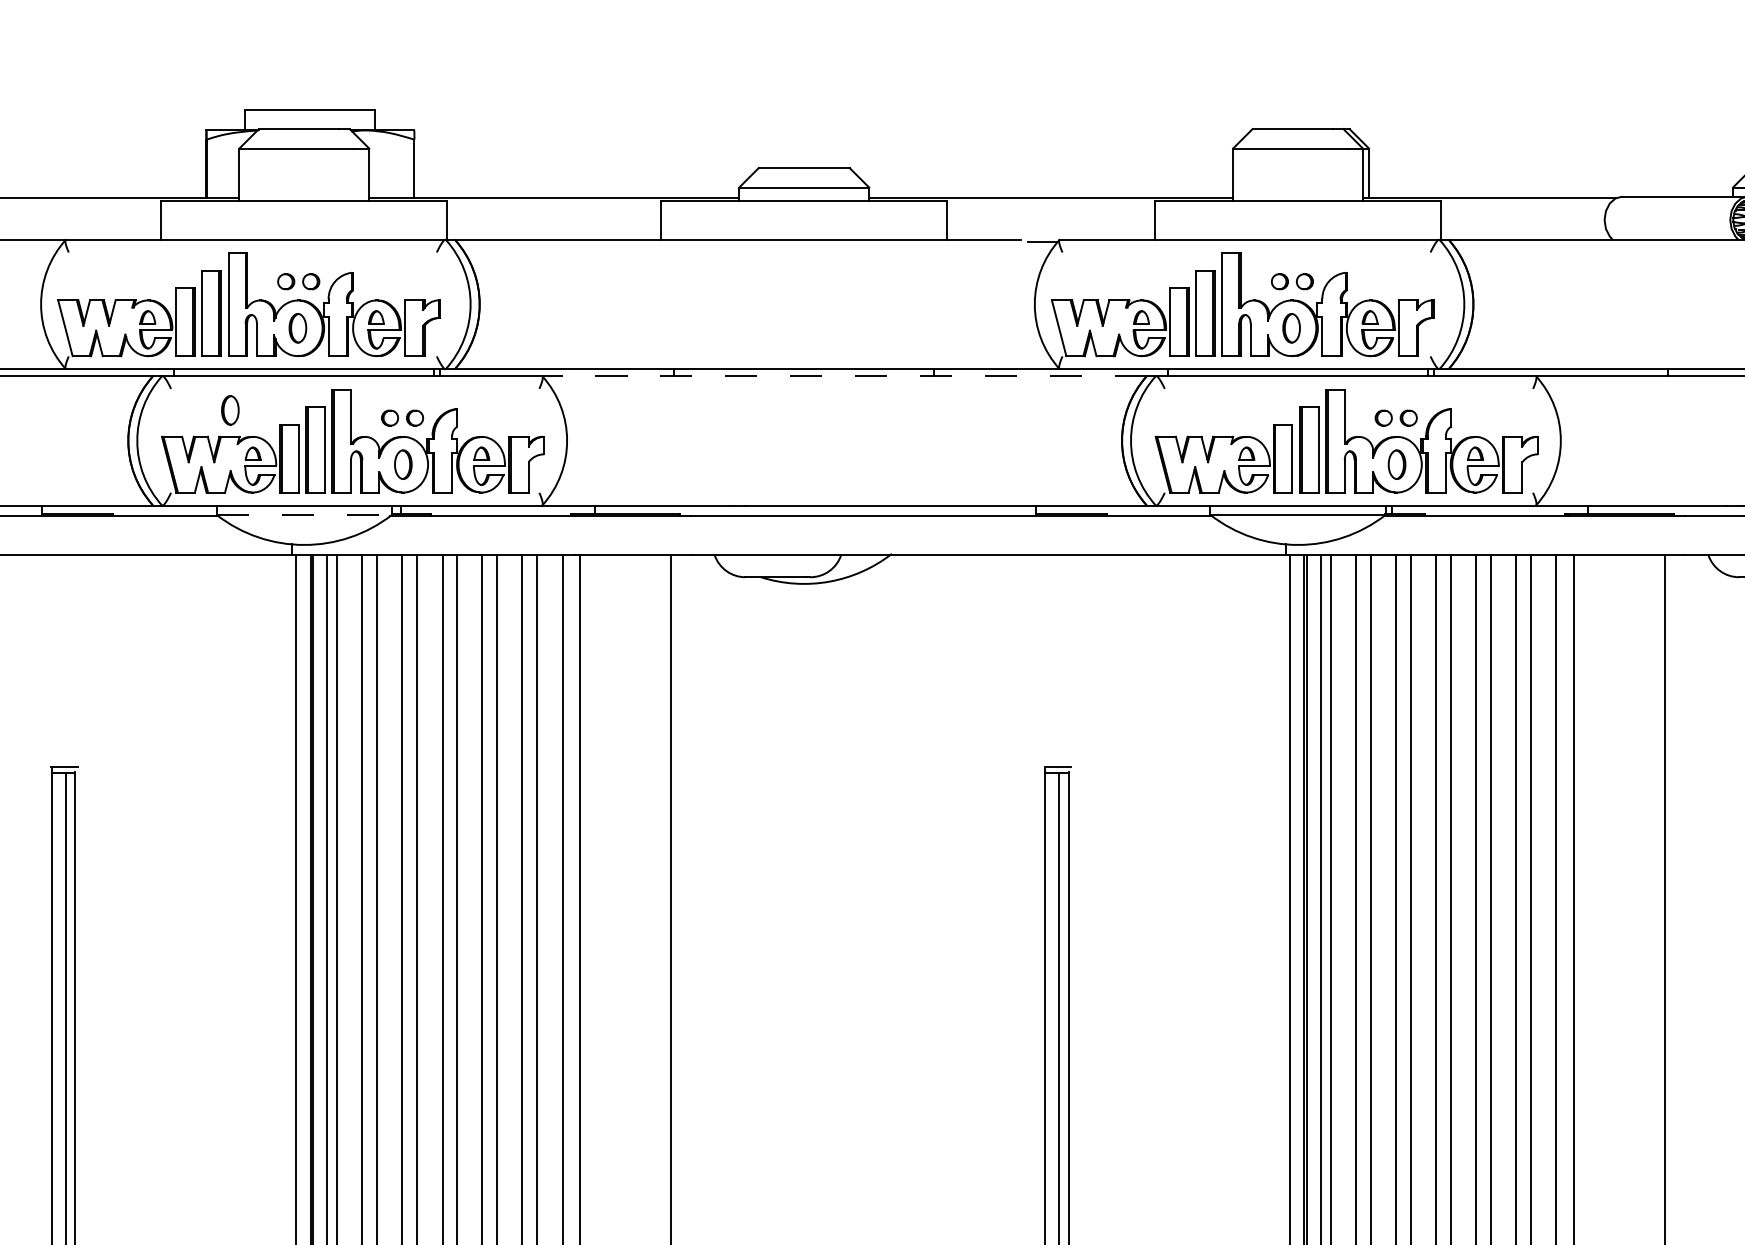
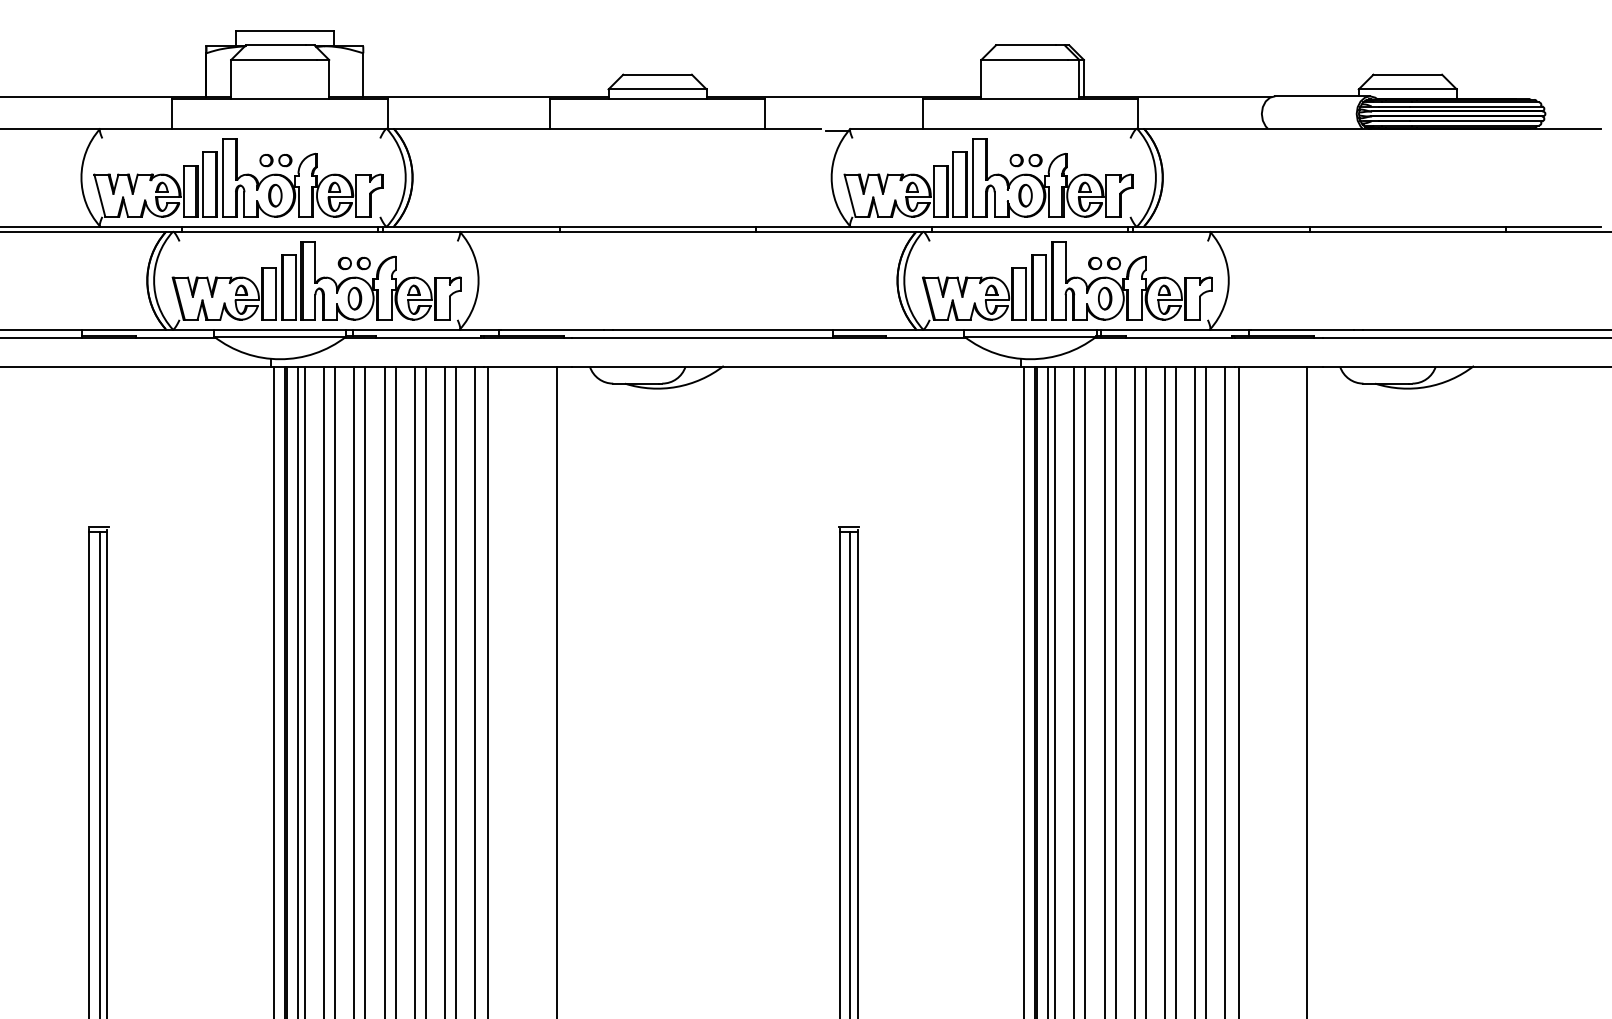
line: (843, 375) -> (687, 231), dashed -> solid
part: (230, 410) -> (224, 257), removed
line: (304, 514) -> (280, 336), dashed -> solid

